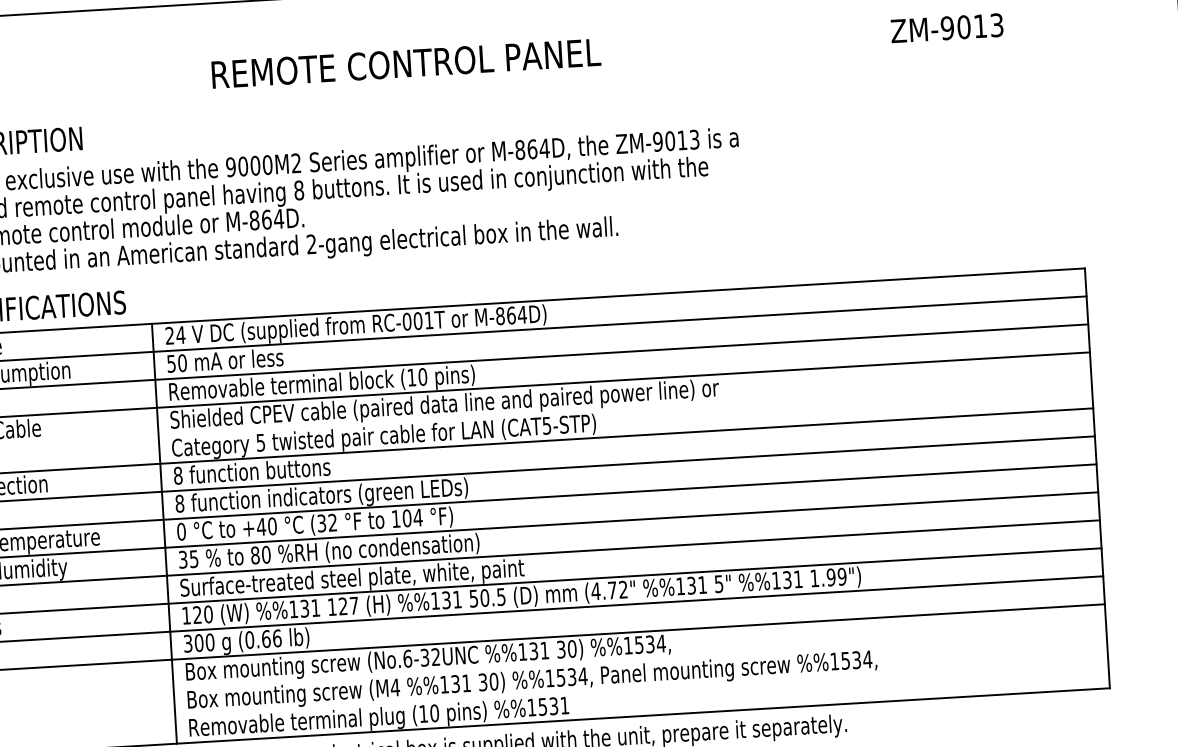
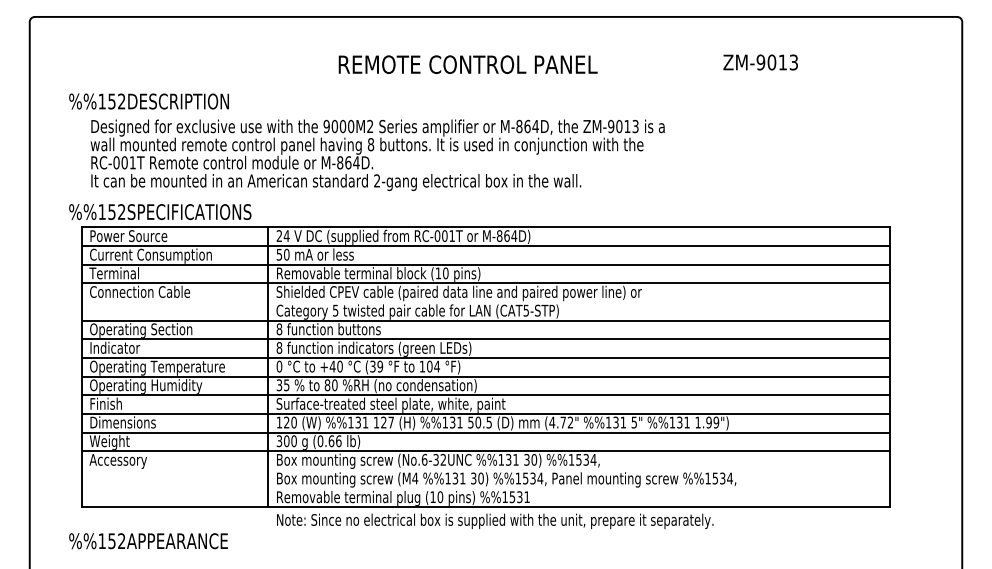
text: (946, 28) -> (760, 62), moved
text: (405, 63) -> (467, 64), moved
text: (333, 522) -> (380, 366), (32 -> (39

